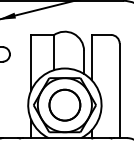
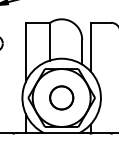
part: (64, 104) -> (61, 97), size x0.7

